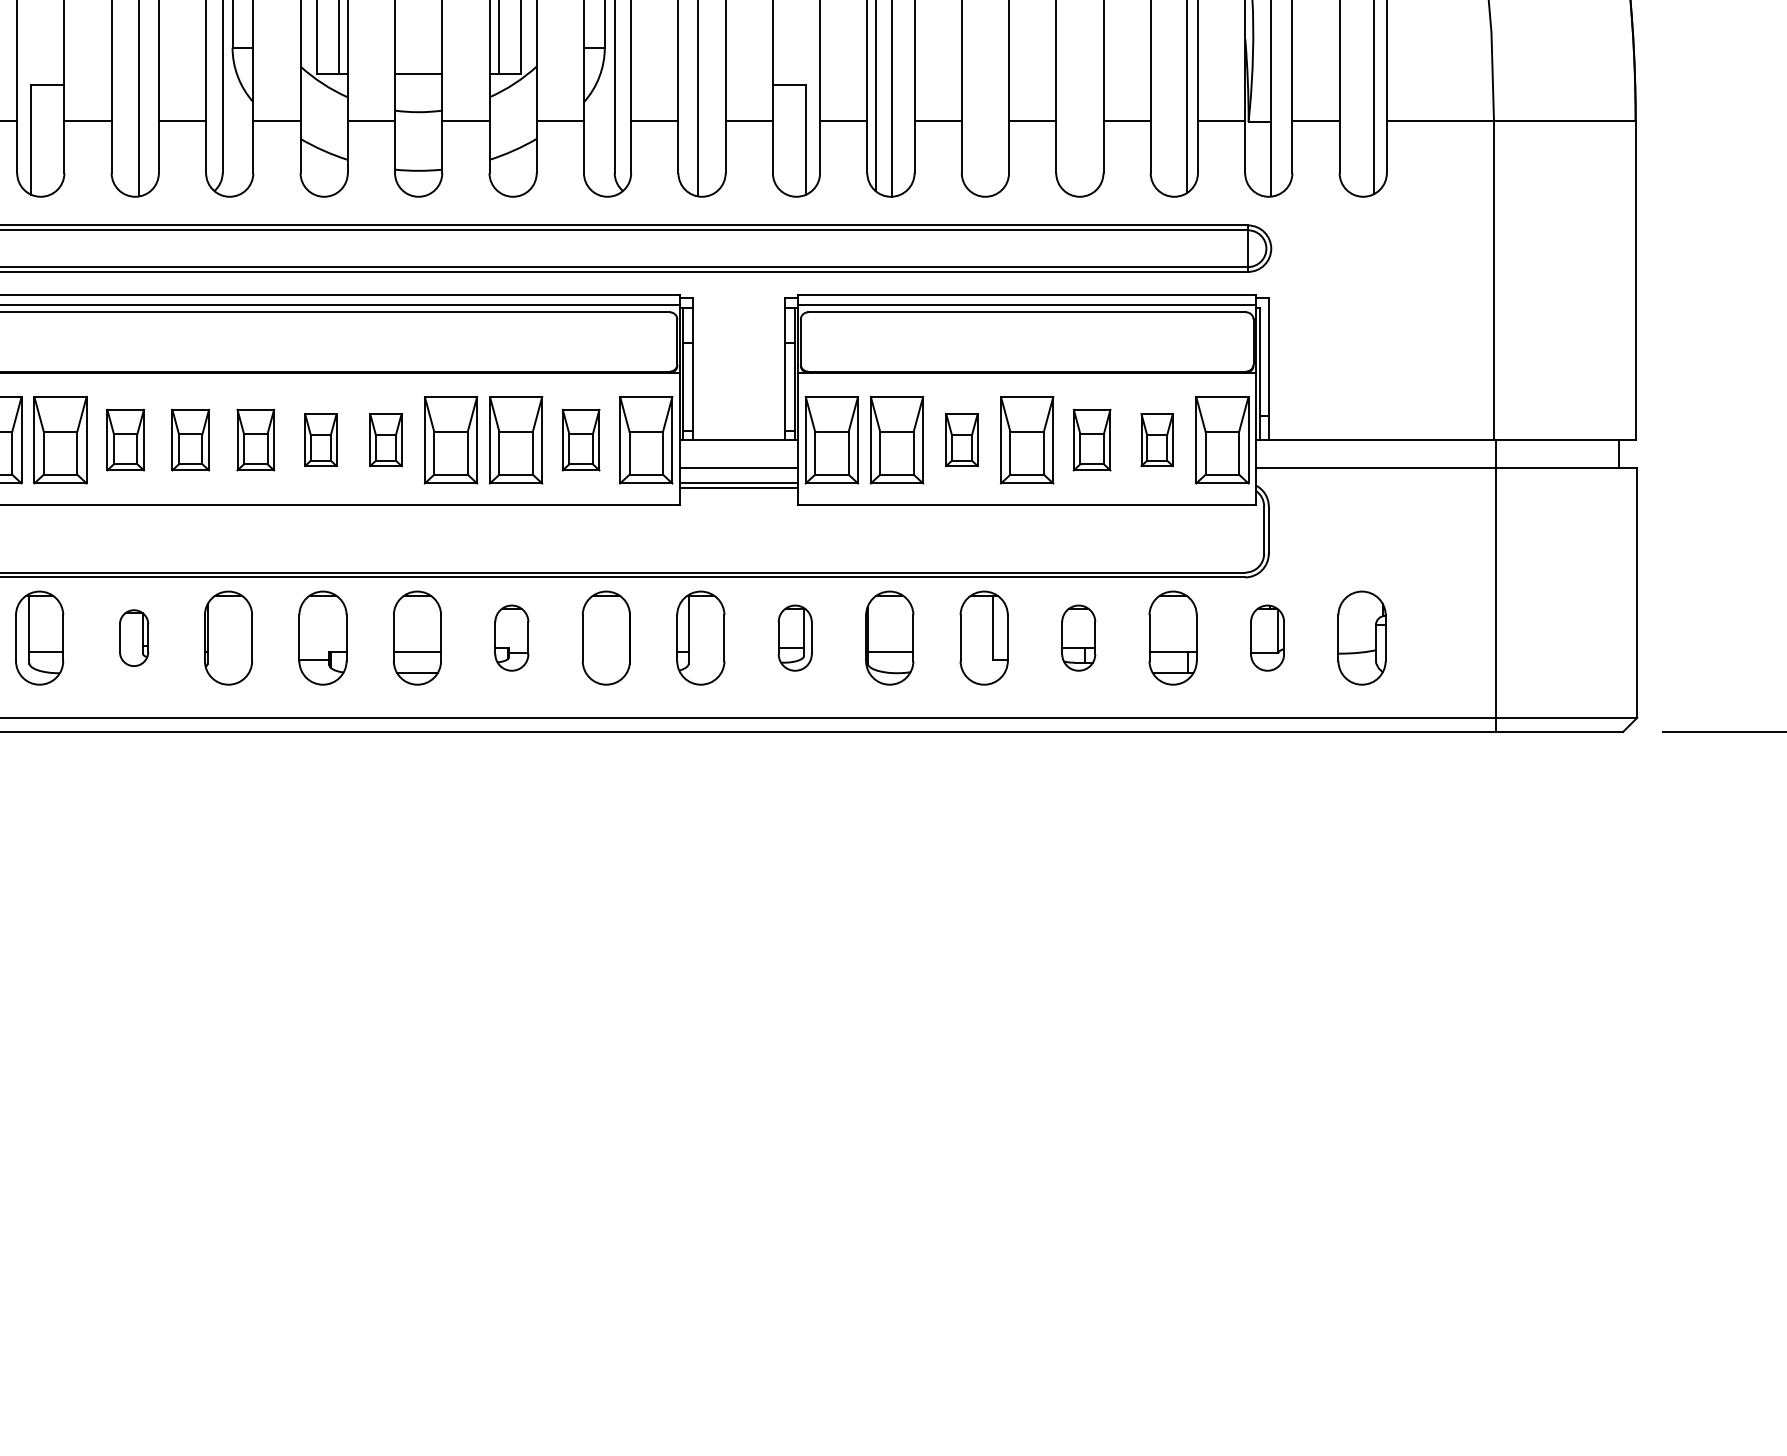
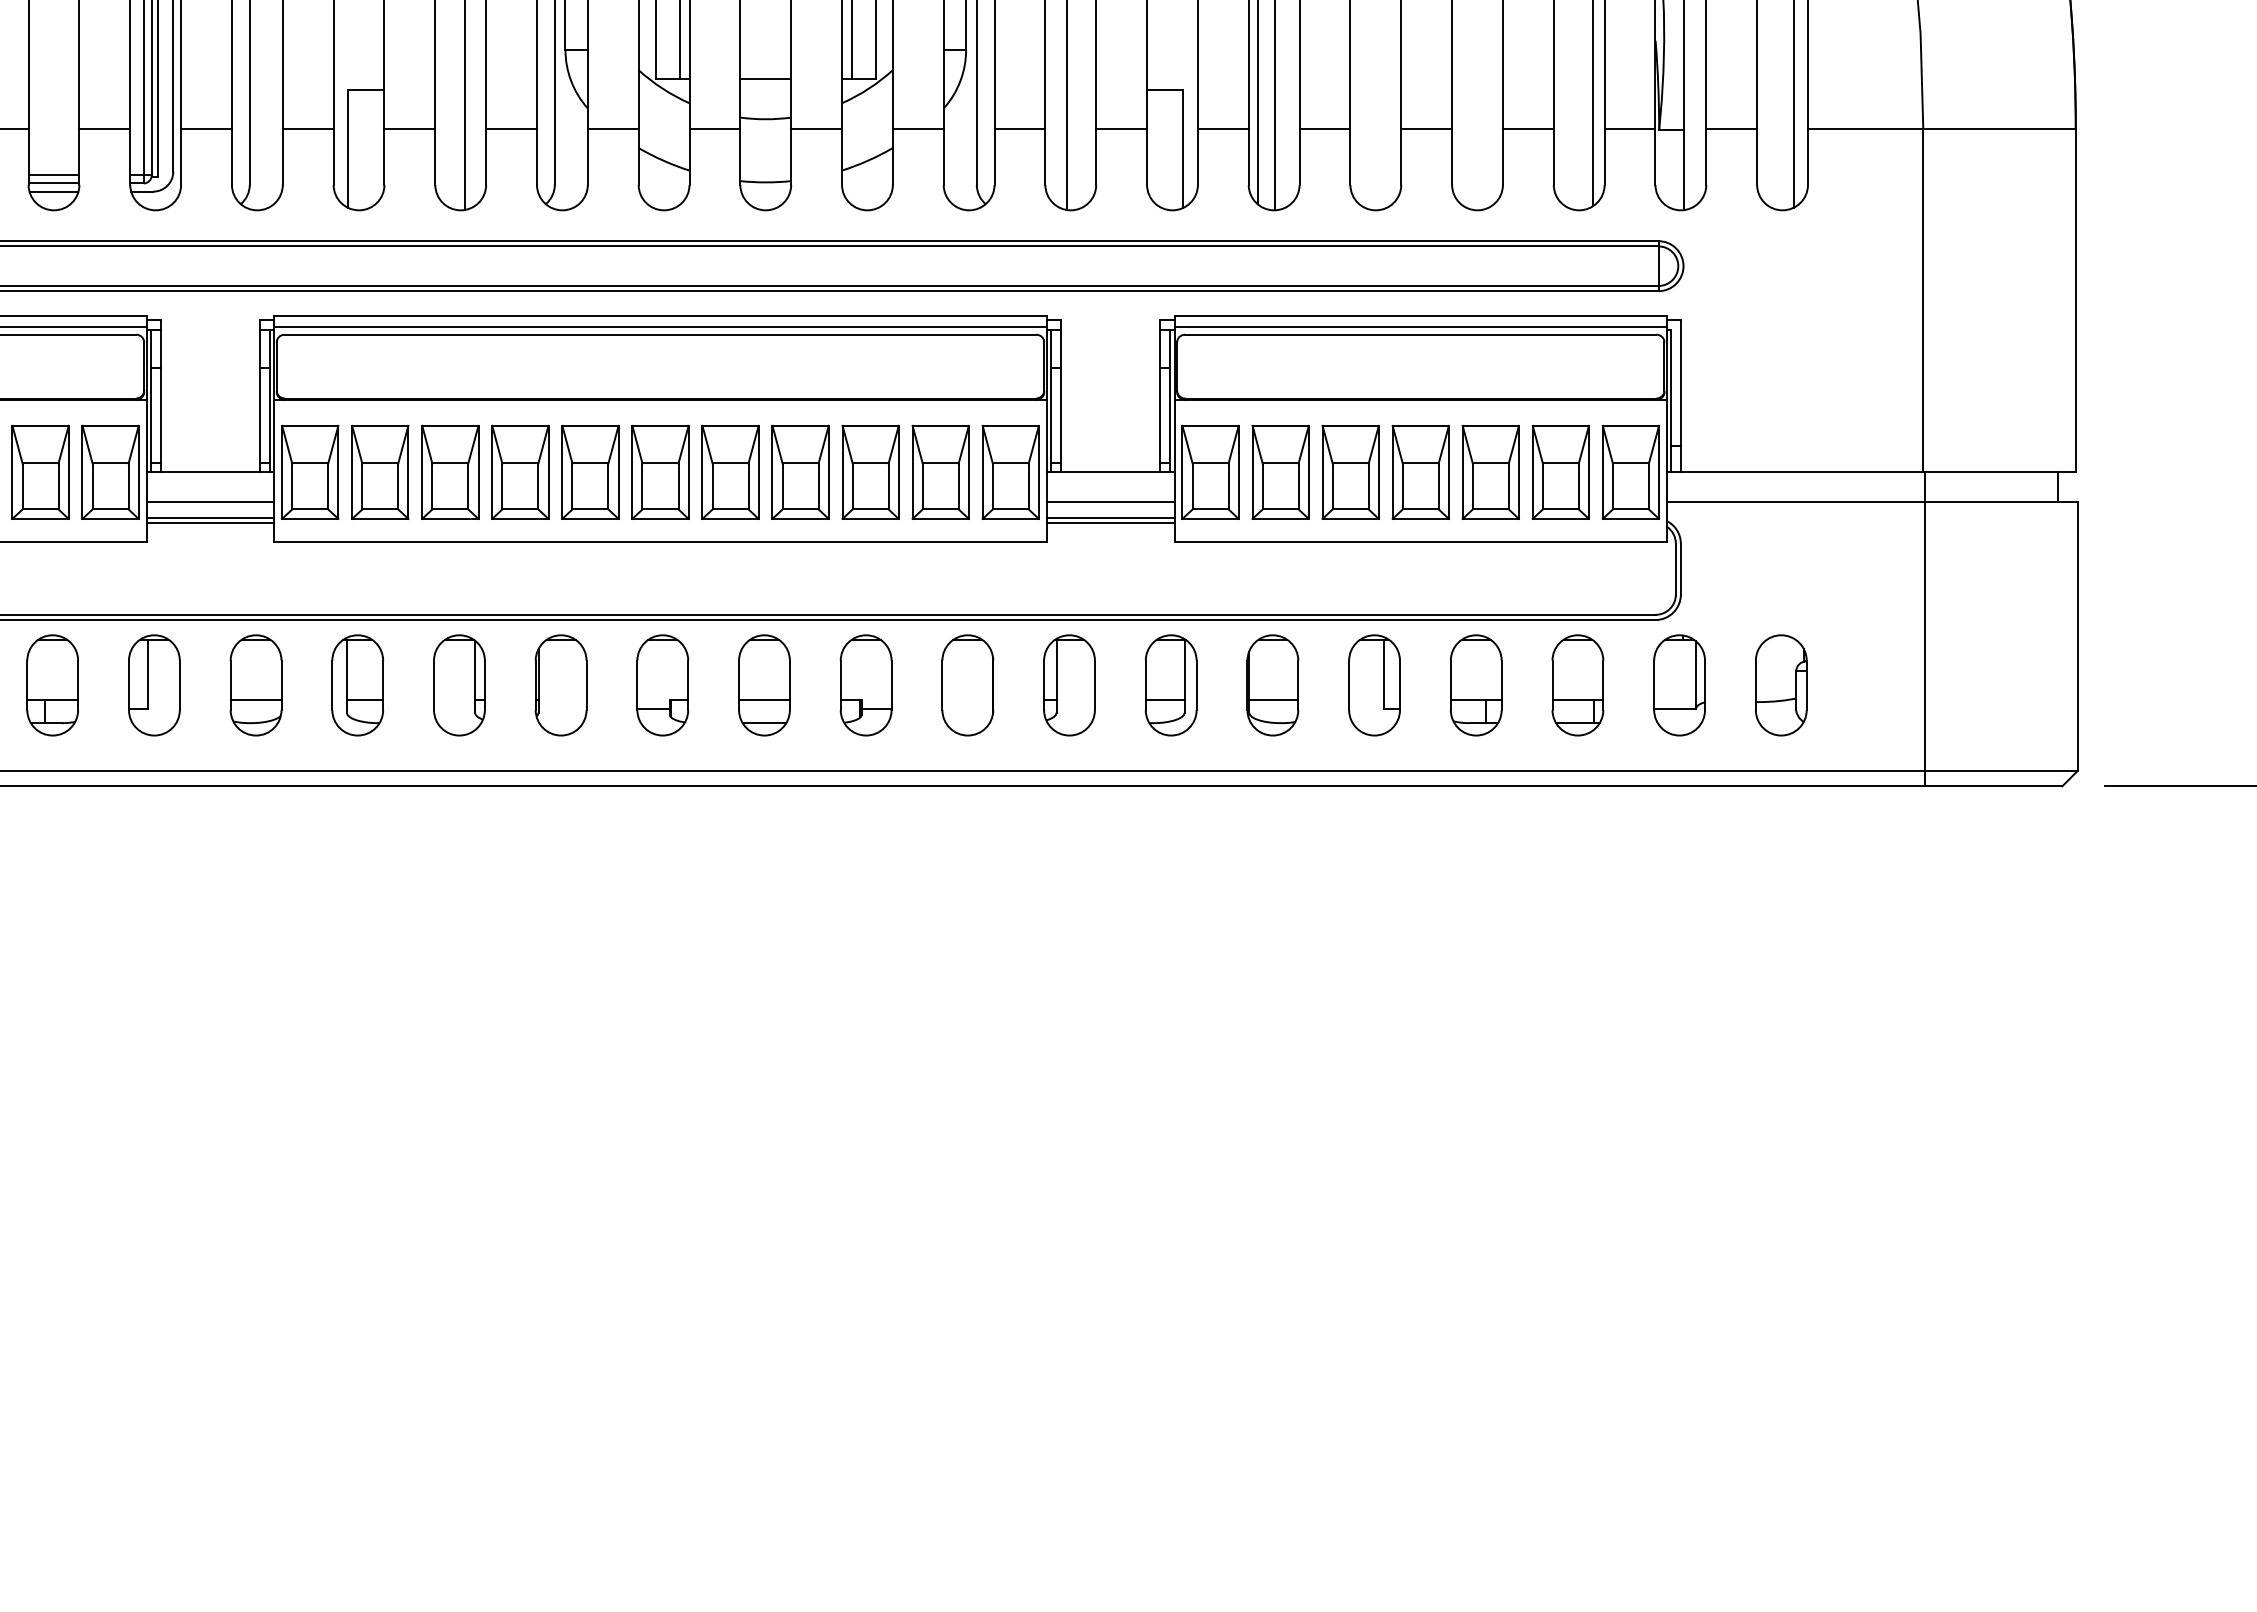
part: (125, 439) -> (450, 471), size x1.43
part: (190, 439) -> (520, 471), size x1.43
part: (255, 439) -> (590, 471), size x1.43
part: (320, 439) -> (660, 471), size x1.67
part: (385, 439) -> (730, 471), size x1.67
part: (580, 439) -> (940, 471), size x1.43
part: (961, 439) -> (1350, 471), size x1.67
part: (1091, 439) -> (1490, 471), size x1.43
part: (1156, 439) -> (1560, 471), size x1.67
part: (134, 638) -> (459, 685), size x1.67
part: (511, 638) -> (865, 685), size x1.43
part: (794, 638) -> (1170, 685), size x1.43
part: (1078, 638) -> (1476, 685), size x1.43
part: (1267, 638) -> (1679, 685), size x1.43

